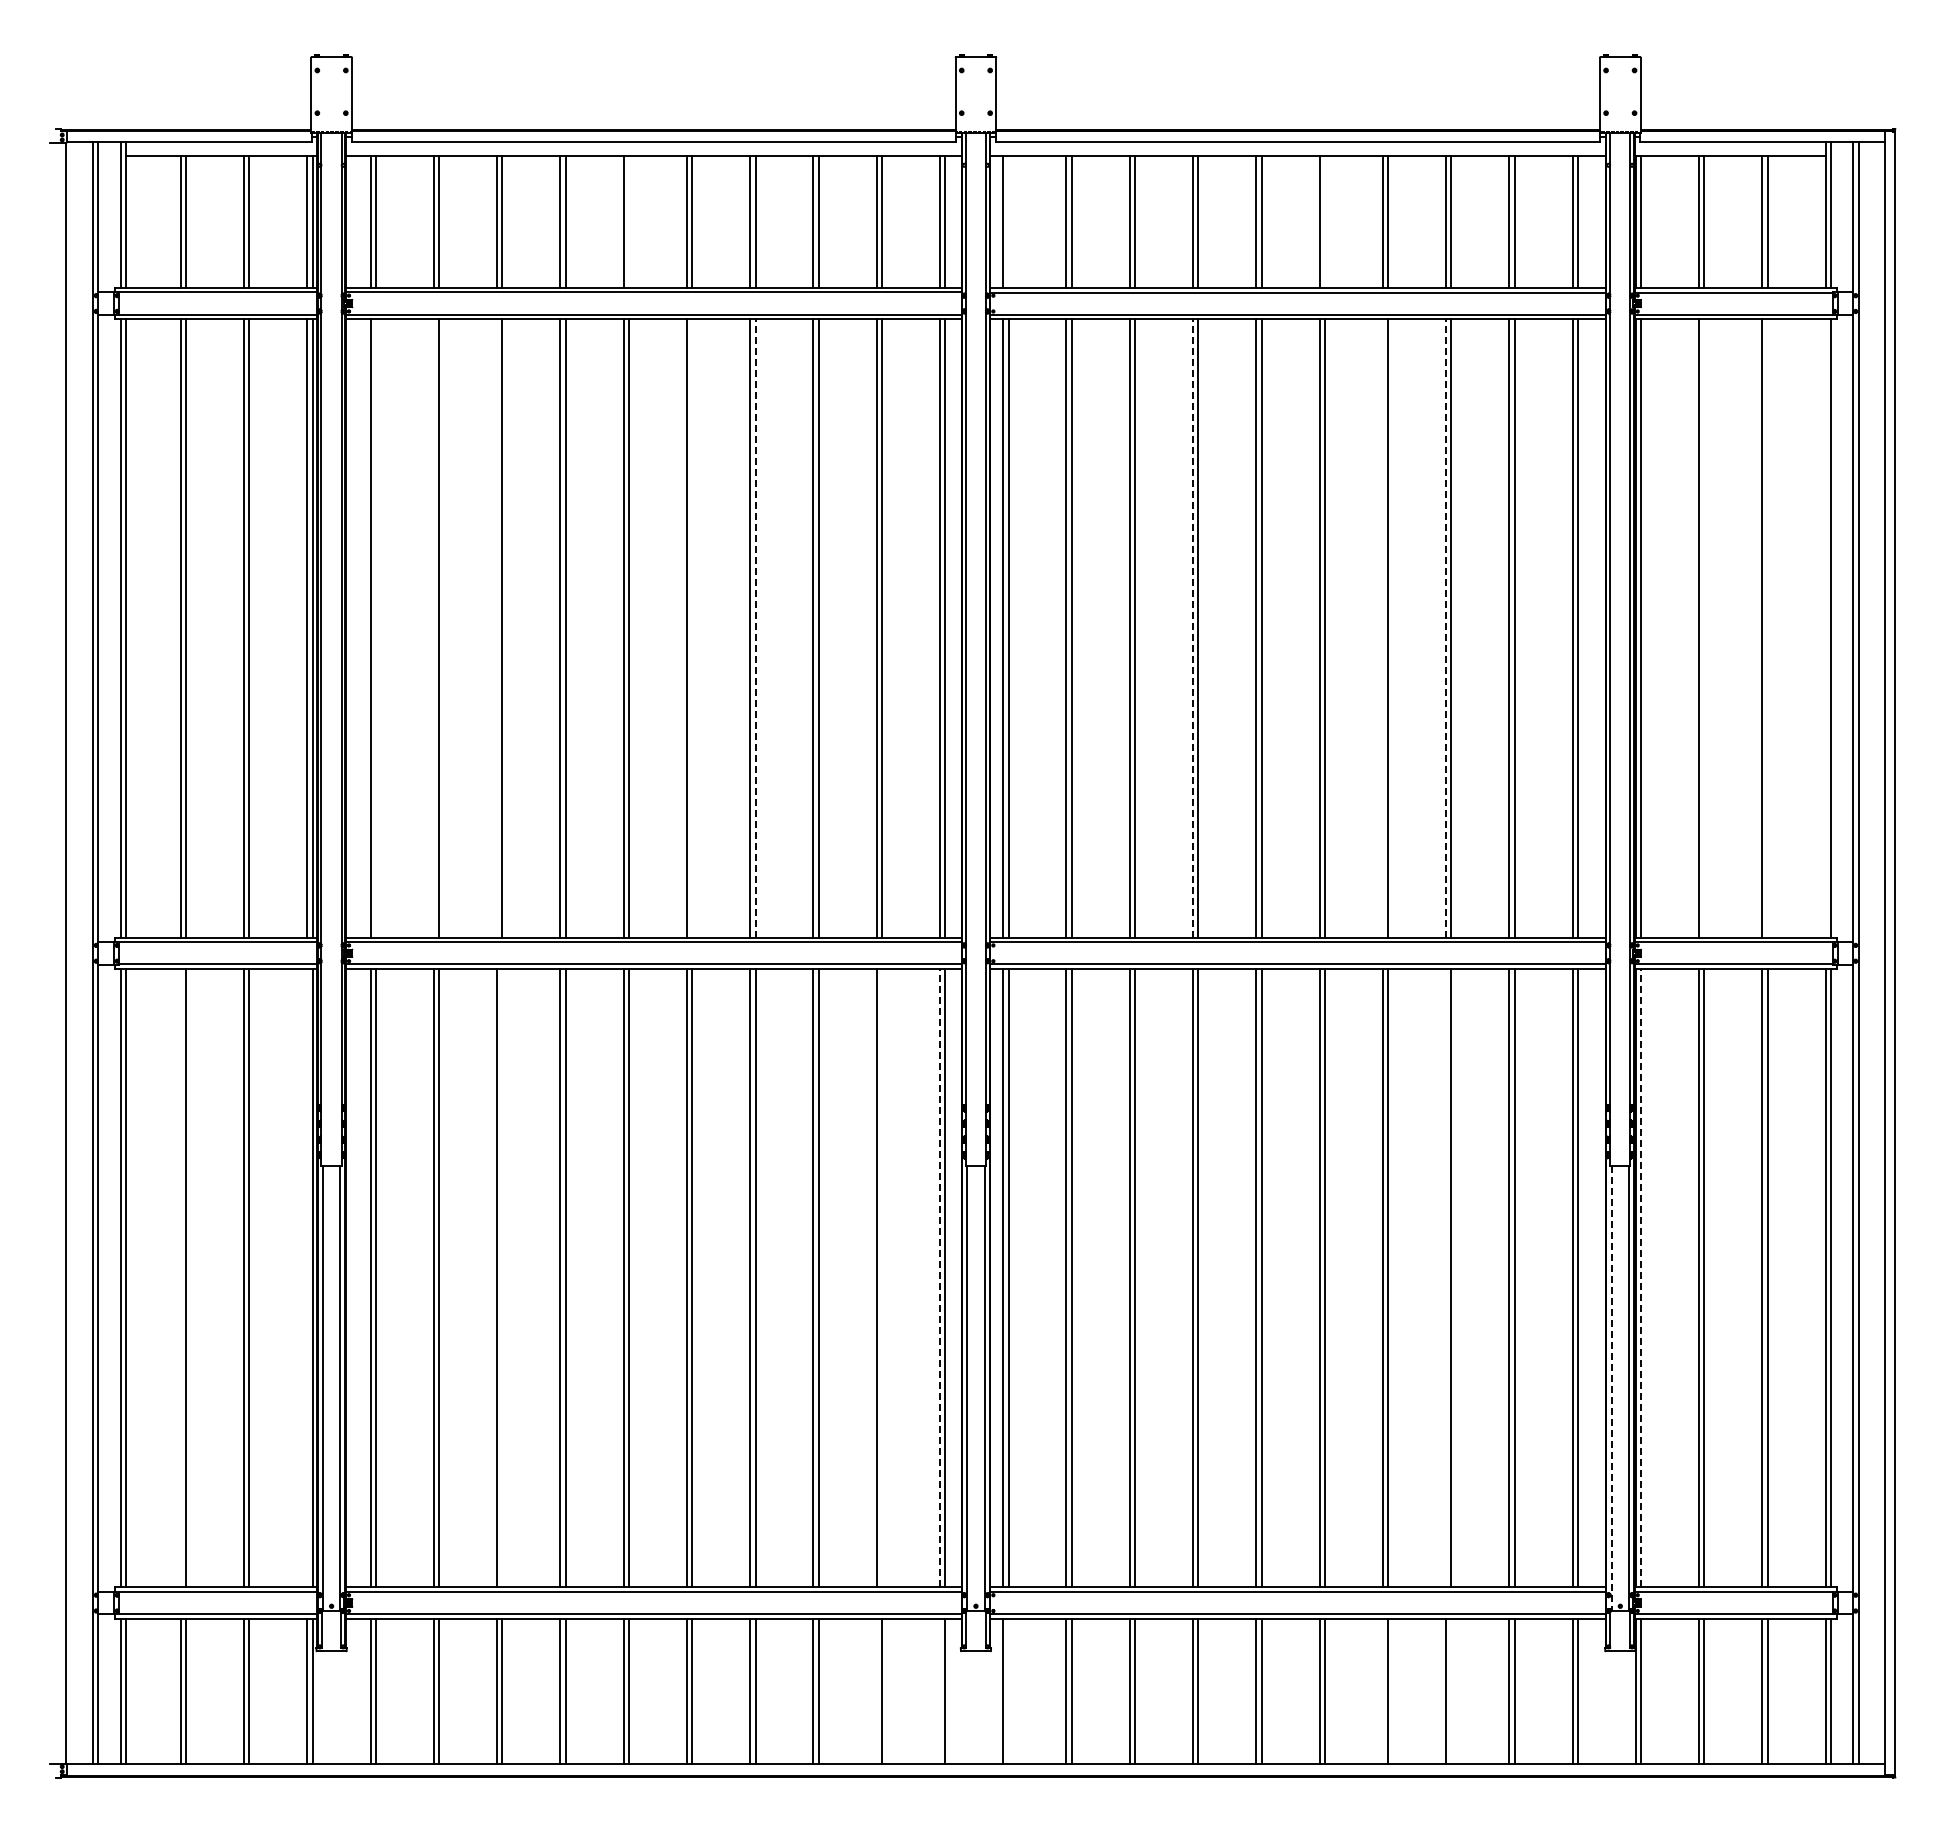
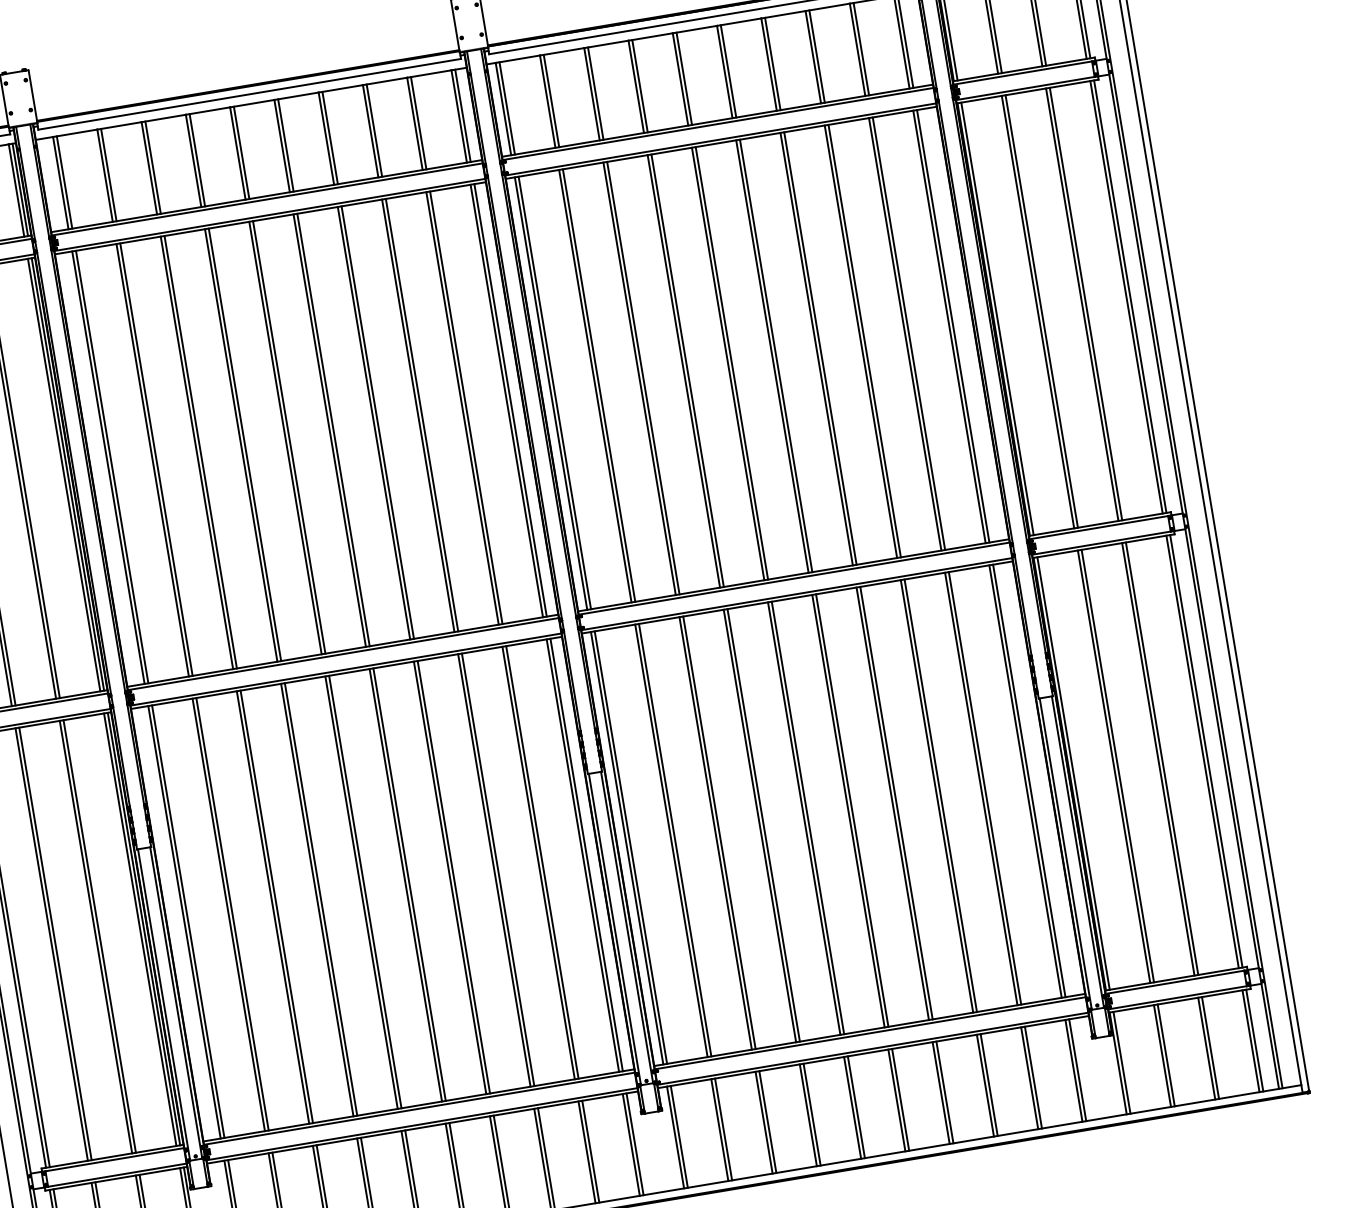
line: (628, 221) -> (241, 152), added
line: (1008, 221) -> (507, 108), added
line: (1324, 221) -> (728, 71), added
line: (755, 627) -> (377, 421), dashed -> solid
line: (1192, 627) -> (683, 370), dashed -> solid
line: (1446, 627) -> (861, 341), dashed -> solid
line: (375, 628) -> (111, 467), added
line: (433, 628) -> (152, 460), added
line: (497, 628) -> (197, 452), added
line: (692, 628) -> (333, 430), added
line: (1382, 628) -> (816, 349), added
line: (1704, 628) -> (1041, 311), added
line: (1767, 628) -> (1085, 304), added
line: (1825, 628) -> (1126, 297), added
line: (939, 1277) -> (582, 855), dashed -> solid
line: (1641, 1277) -> (1073, 772), dashed -> solid
line: (180, 1278) -> (51, 944), added
line: (307, 1278) -> (140, 929), added
line: (502, 1278) -> (276, 907), added
line: (882, 1278) -> (542, 862), added
line: (1446, 1278) -> (937, 796), added
line: (1611, 1388) -> (1065, 854), dashed -> solid
line: (876, 1691) -> (586, 1152), added
line: (939, 1691) -> (630, 1144), added
line: (1008, 1691) -> (679, 1136), added
line: (1382, 1691) -> (940, 1092), added
line: (1451, 1691) -> (989, 1084), added

